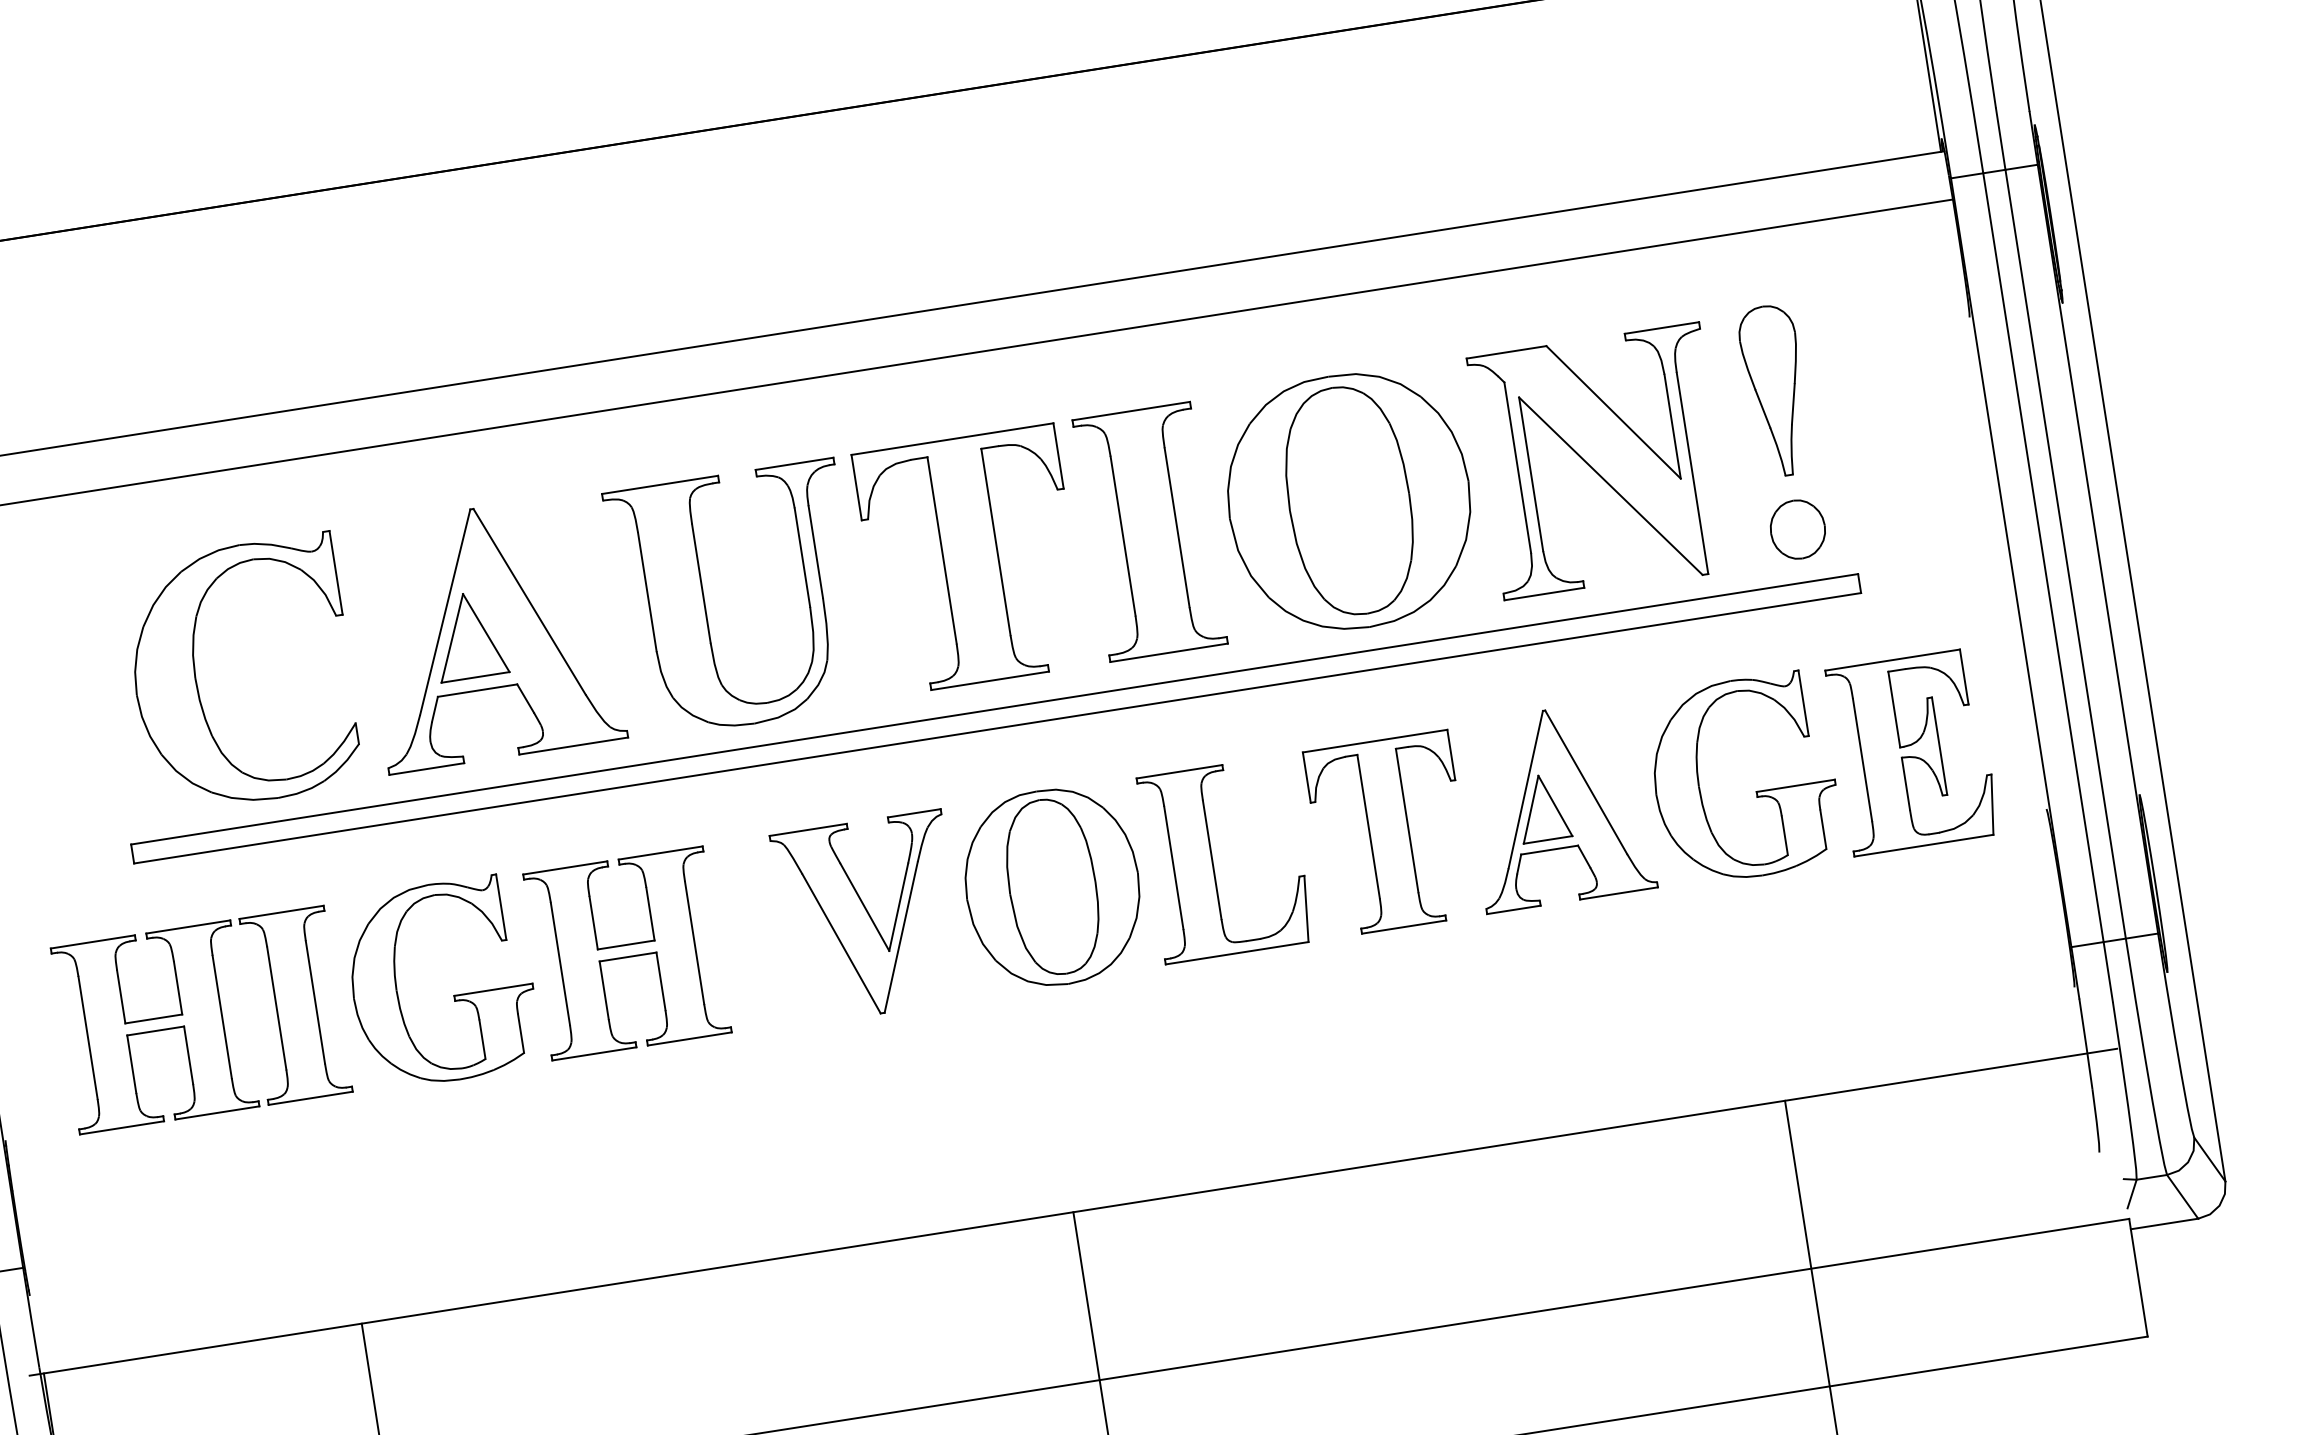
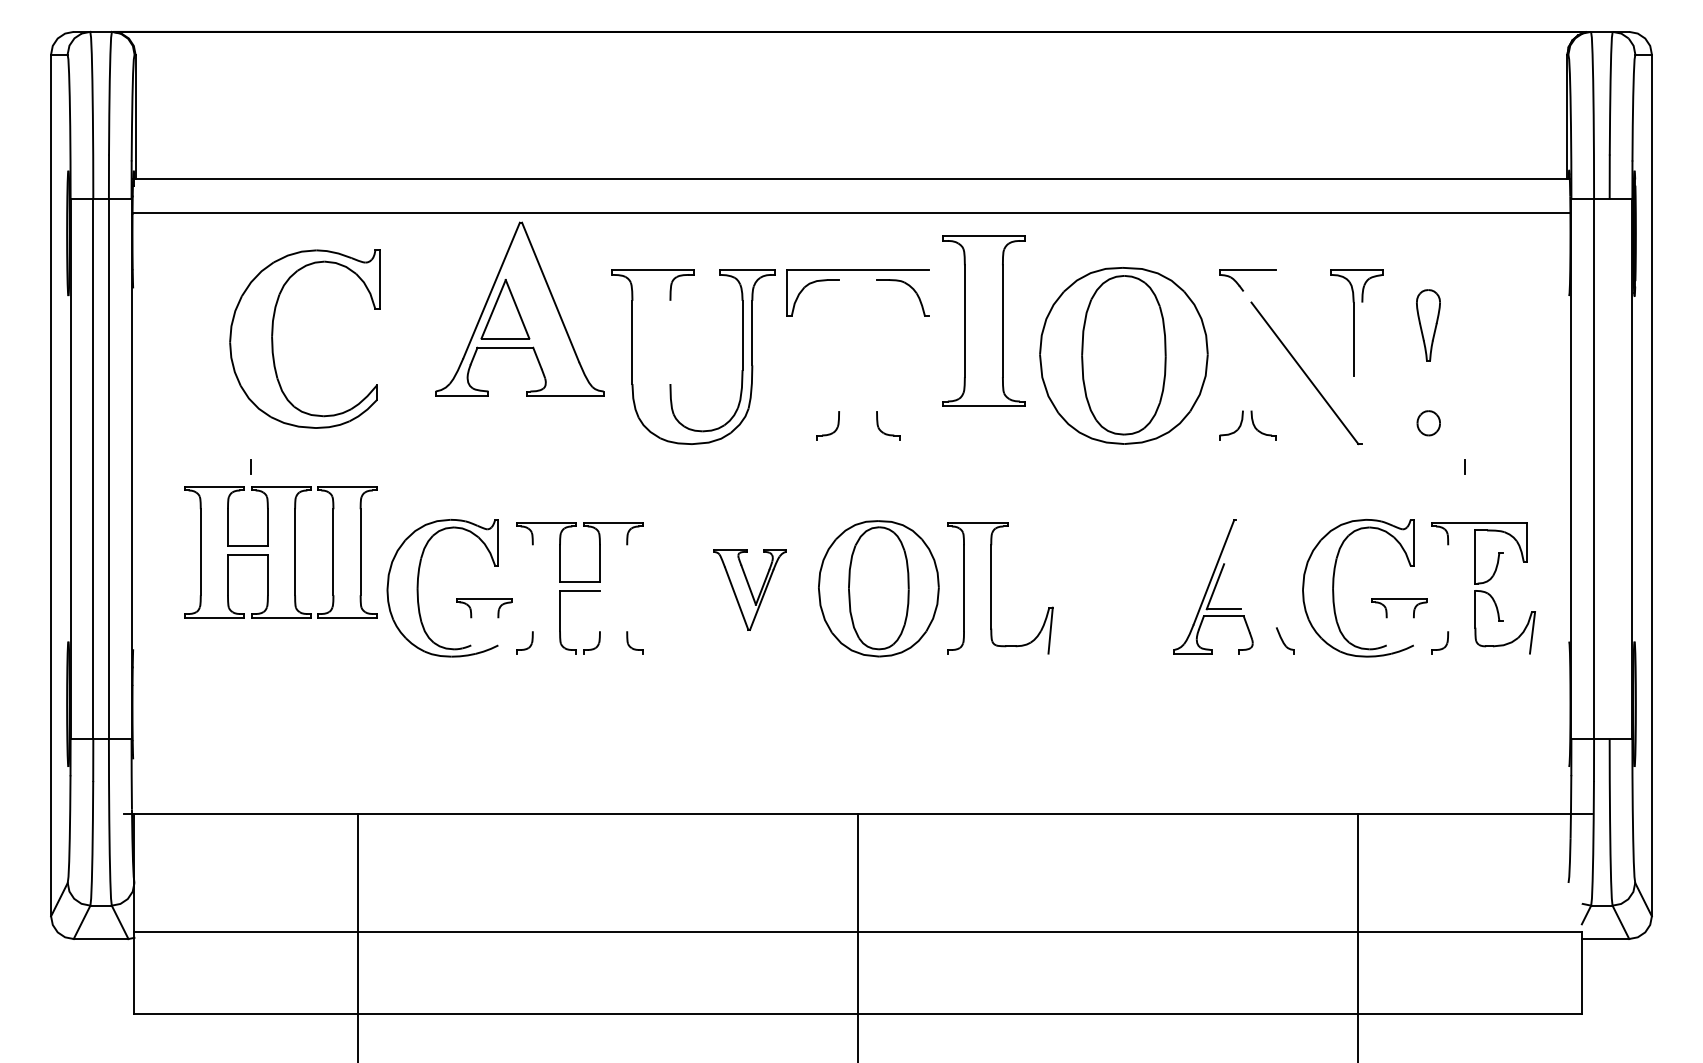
part: (1775, 390) -> (1428, 325), size x0.6
line: (1613, 411) -> (1314, 322), removed
line: (1059, 456) -> (929, 293), removed
line: (1518, 467) -> (1243, 350), removed
line: (1692, 473) -> (1362, 373), removed
line: (1531, 474) -> (1251, 356), removed
part: (1797, 530) -> (1428, 423), size x0.6
part: (1149, 531) -> (983, 320), moved
line: (996, 541) -> (877, 345), removed
line: (942, 550) -> (839, 345), removed
line: (2065, 553) -> (1609, 468), removed
line: (701, 583) -> (670, 342), removed
line: (1544, 594) -> (1247, 440), removed
part: (488, 631) -> (519, 308), moved
part: (197, 681) -> (273, 339), moved
line: (989, 681) -> (857, 440), removed
line: (995, 709) -> (858, 460), removed
line: (998, 728) -> (858, 473), removed
line: (1939, 745) -> (1502, 586), removed
line: (1863, 760) -> (1448, 588), removed
line: (1585, 782) -> (1255, 573), removed
line: (1555, 805) -> (1232, 586), removed
line: (1822, 829) -> (1413, 631), removed
part: (1389, 834) -> (1115, 588), removed
line: (1784, 835) -> (1386, 631), removed
line: (1923, 845) -> (1480, 653), removed
line: (1618, 893) -> (1266, 653), removed
part: (868, 917) -> (749, 589), size x0.6
line: (695, 943) -> (627, 588), removed
line: (1237, 953) -> (998, 653), removed
line: (559, 964) -> (532, 588), removed
line: (660, 980) -> (599, 610), removed
part: (201, 1020) -> (280, 552), moved
line: (521, 1033) -> (498, 631), removed
line: (689, 1038) -> (613, 653), removed
line: (482, 1039) -> (471, 631), removed
line: (594, 1053) -> (546, 653), removed

